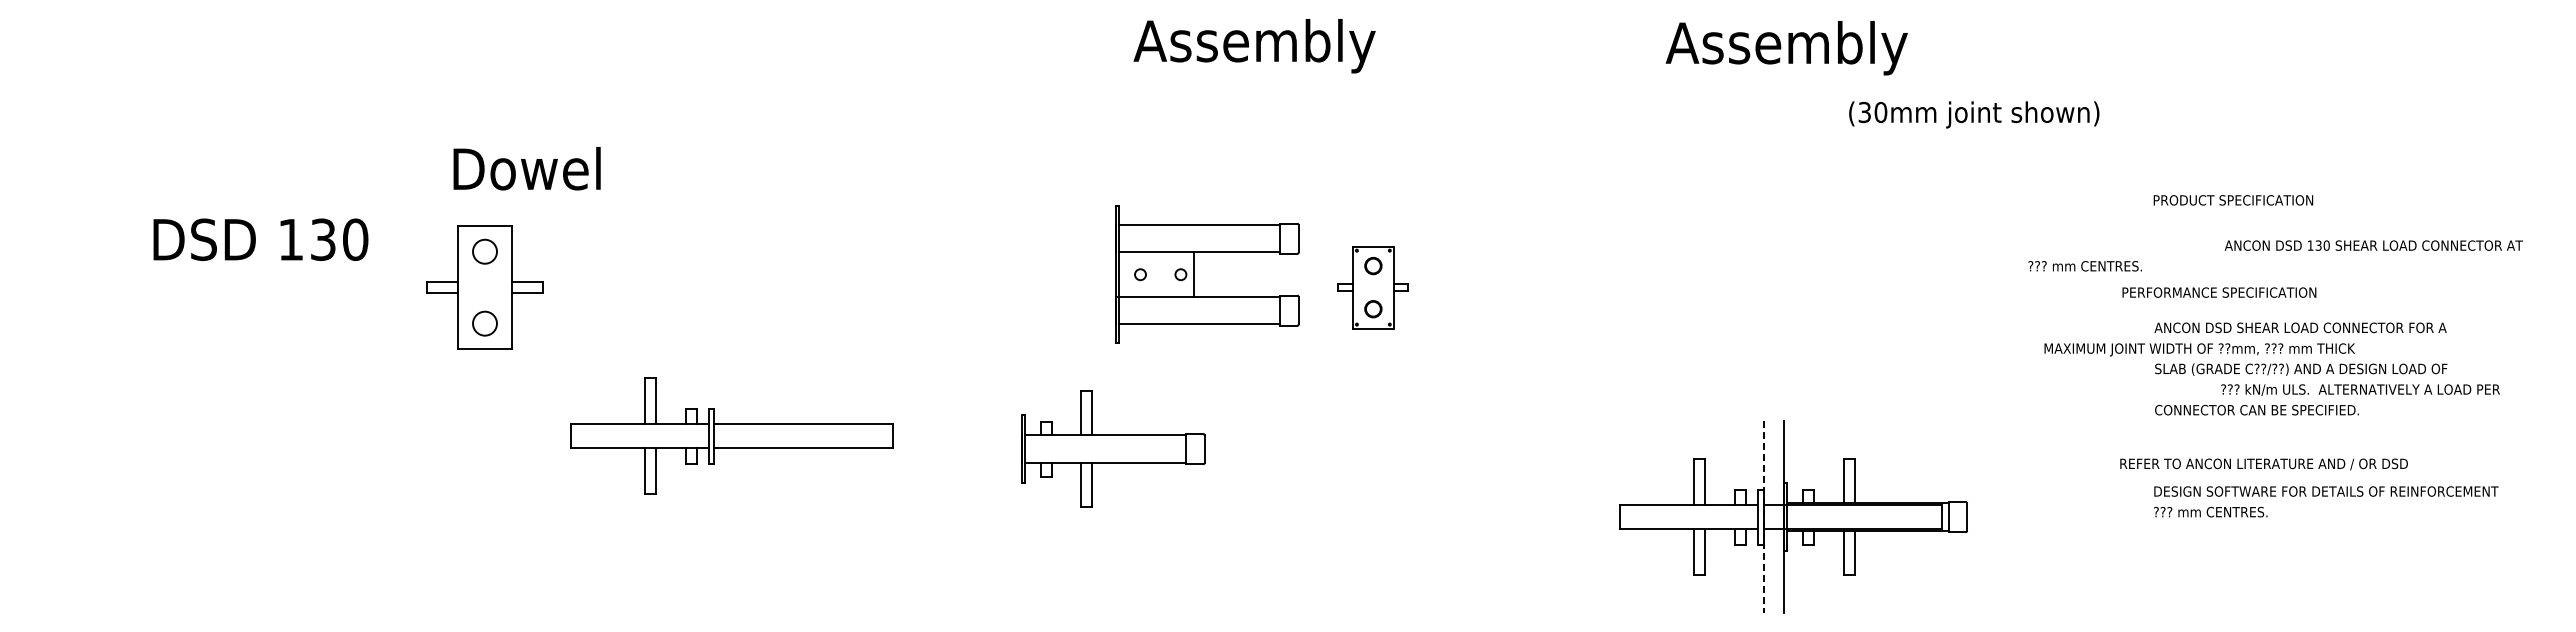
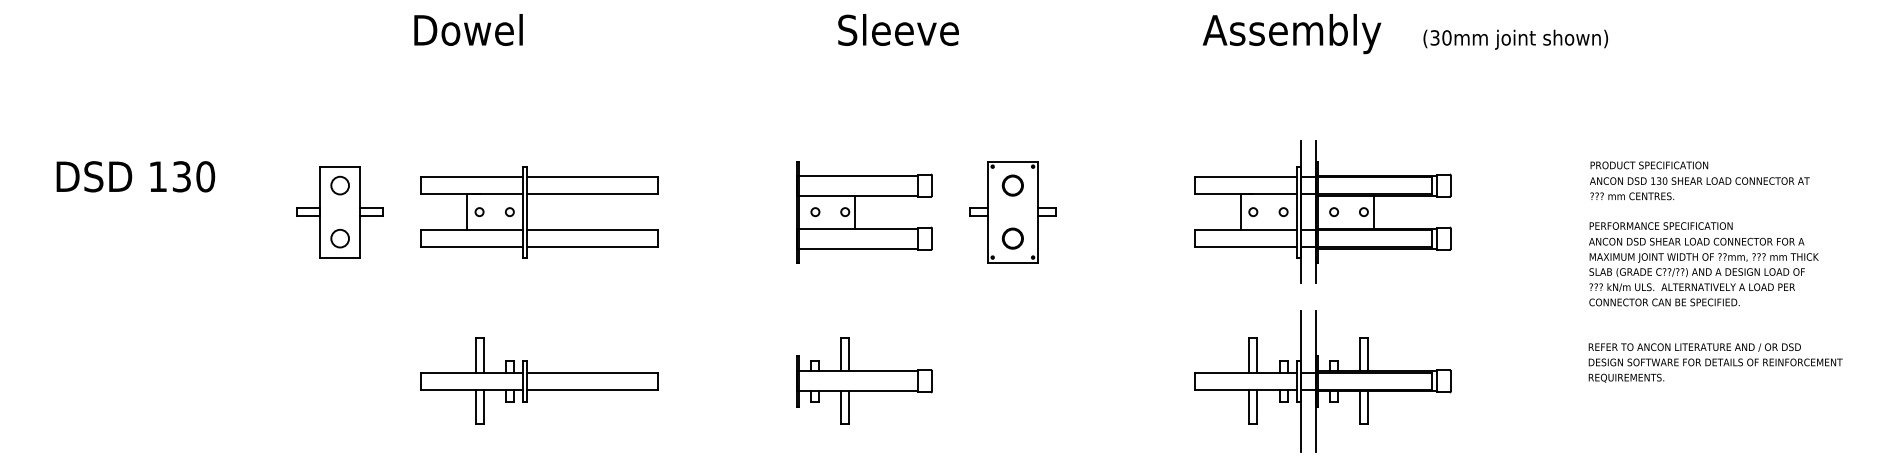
text: (1254, 46) -> (925, 34), Assembly -> Sleeve
text: (1786, 48) -> (1291, 34), moved
text: (1974, 114) -> (1515, 39), moved
text: (526, 168) -> (468, 29), moved
text: (2233, 200) -> (1649, 165), moved
text: (260, 239) -> (135, 176), moved
text: (2373, 245) -> (1699, 181), moved
text: (2084, 266) -> (1631, 196), moved
part: (1194, 274) -> (855, 211), moved
part: (484, 287) -> (339, 211), moved
part: (714, 287) -> (527, 211), added
part: (1373, 287) -> (1013, 211), size x1.67
part: (1793, 287) -> (1322, 211), added
text: (2219, 292) -> (1661, 225), moved
text: (2199, 349) -> (1703, 257), moved
text: (2360, 389) -> (1692, 287), moved
part: (731, 435) -> (539, 380), moved
part: (1113, 448) -> (864, 380), moved
text: (2263, 464) -> (1694, 347), moved
text: (2210, 512) -> (1630, 377), ??? mm CENTRES. -> REQUIREMENTS.
line: (1763, 517) -> (1300, 381), dashed -> solid

